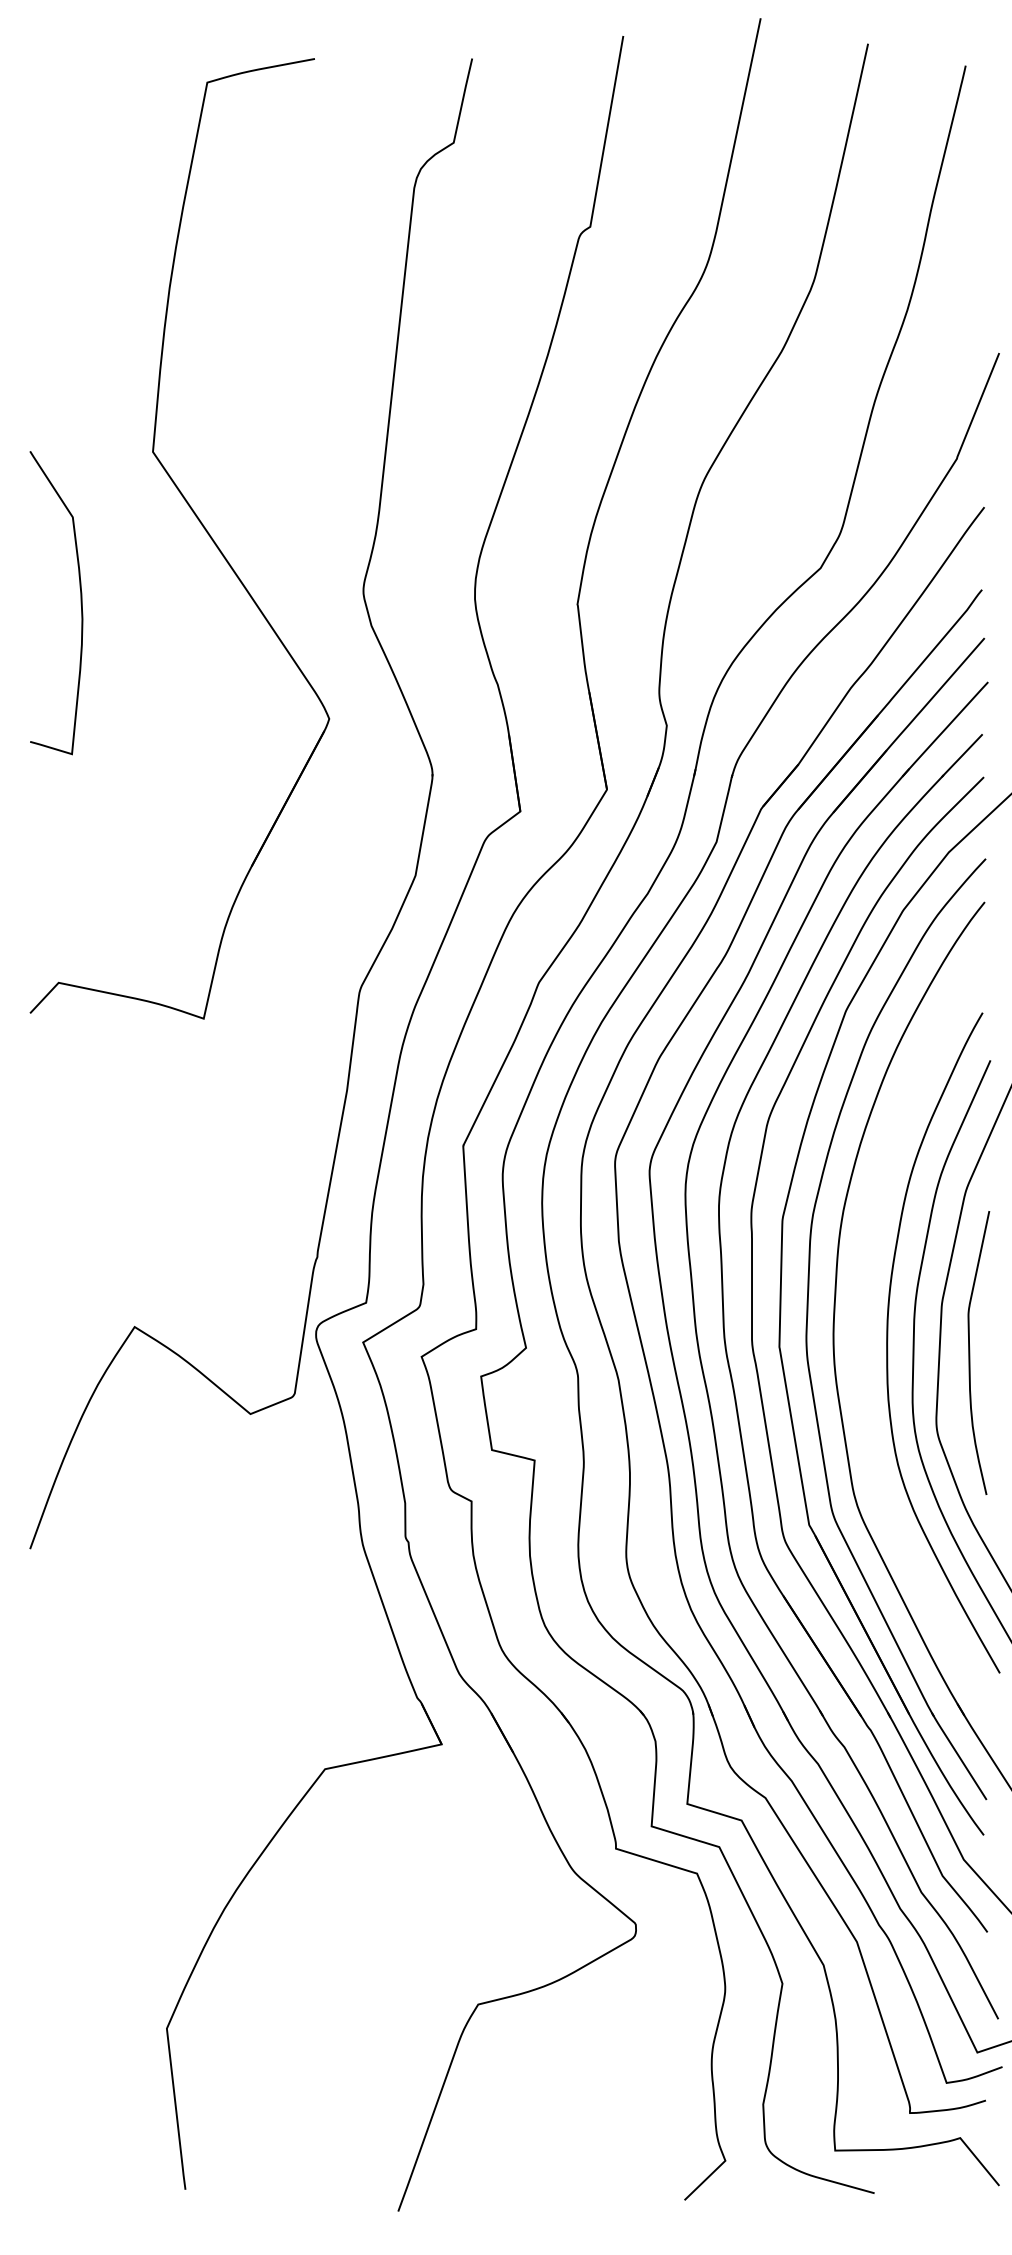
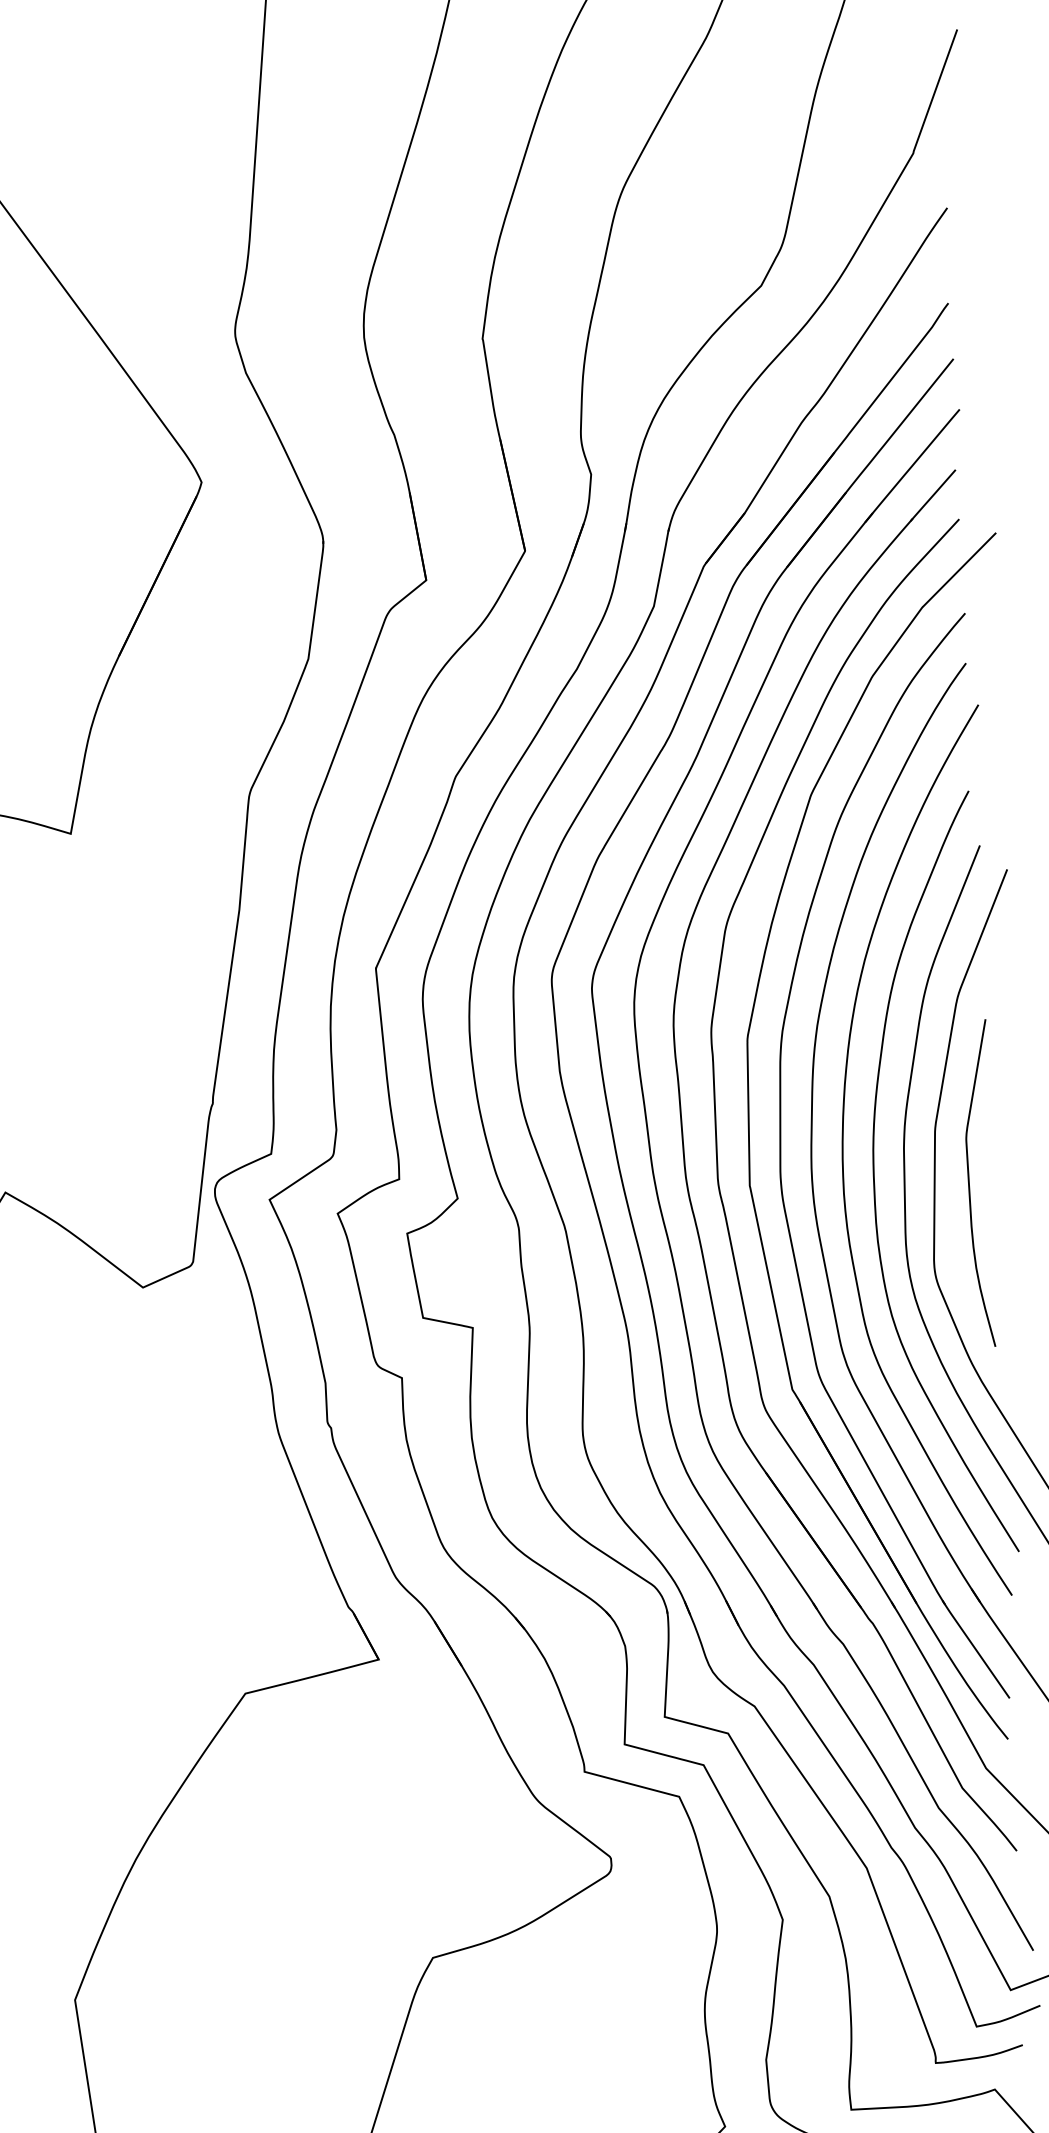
curve: (862, 1316) -> (844, 1146), added

